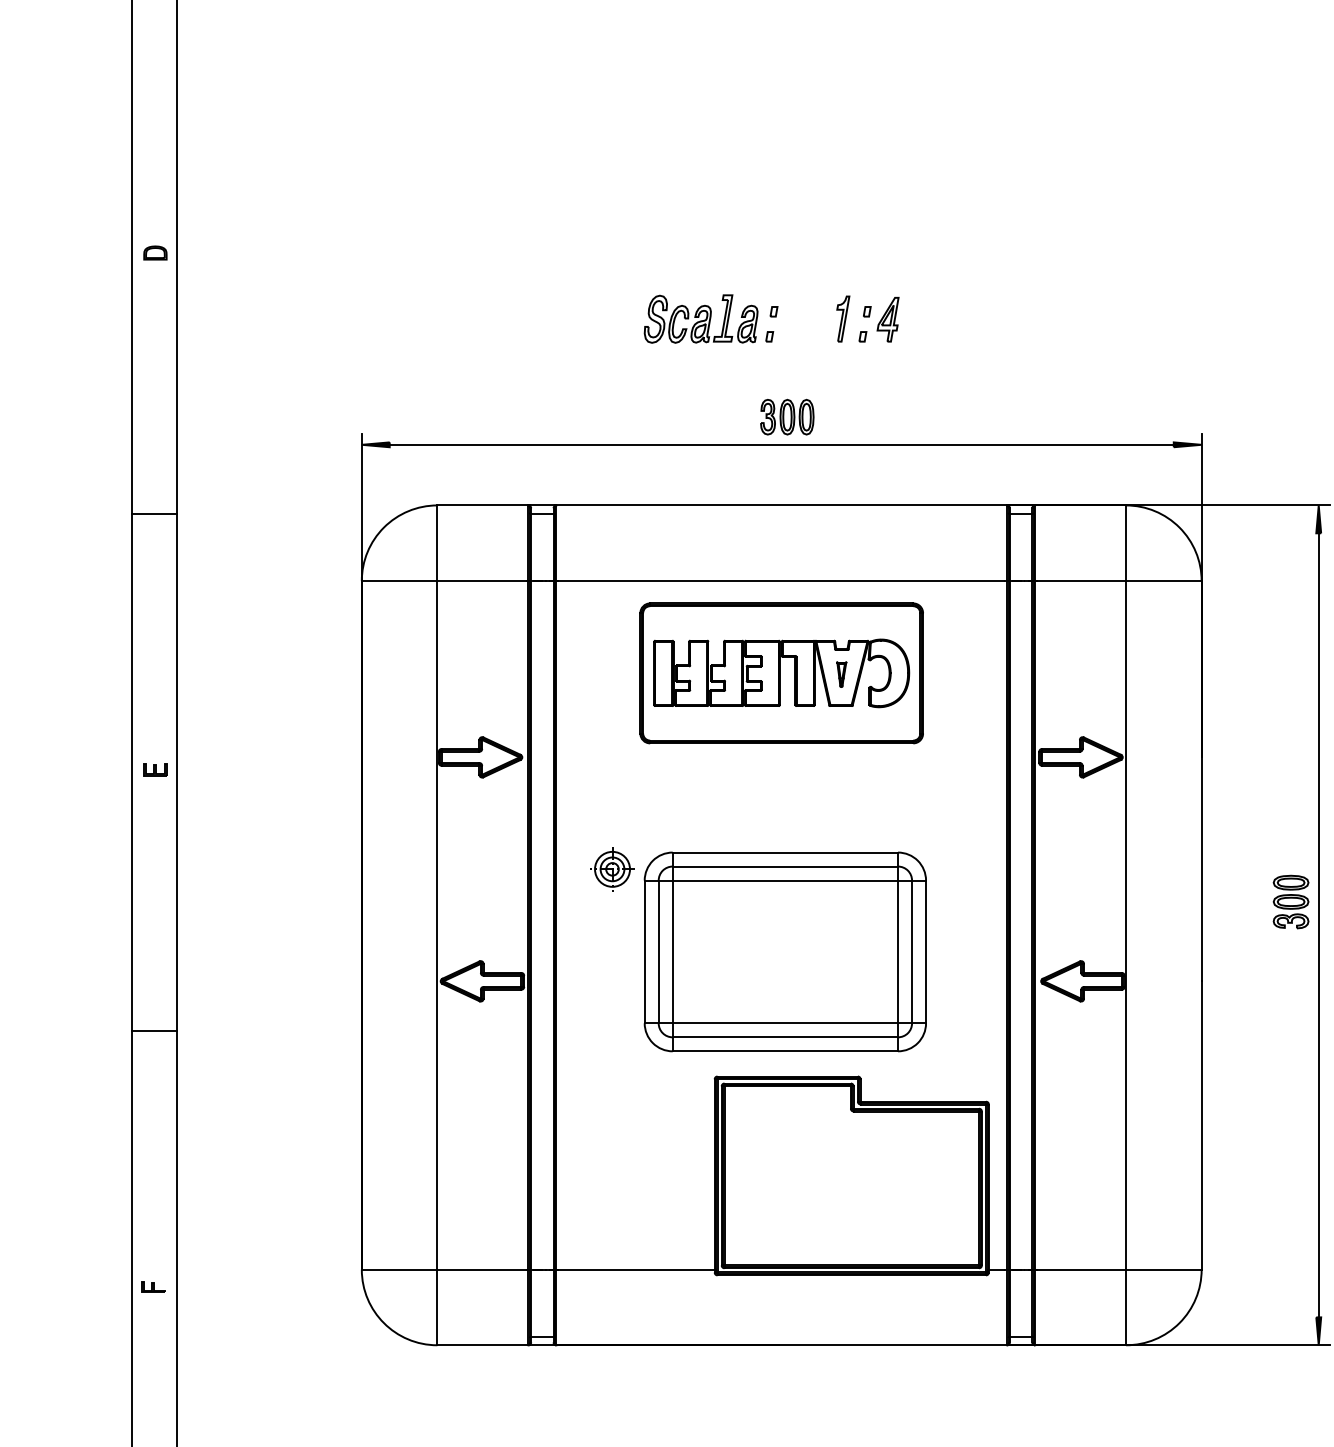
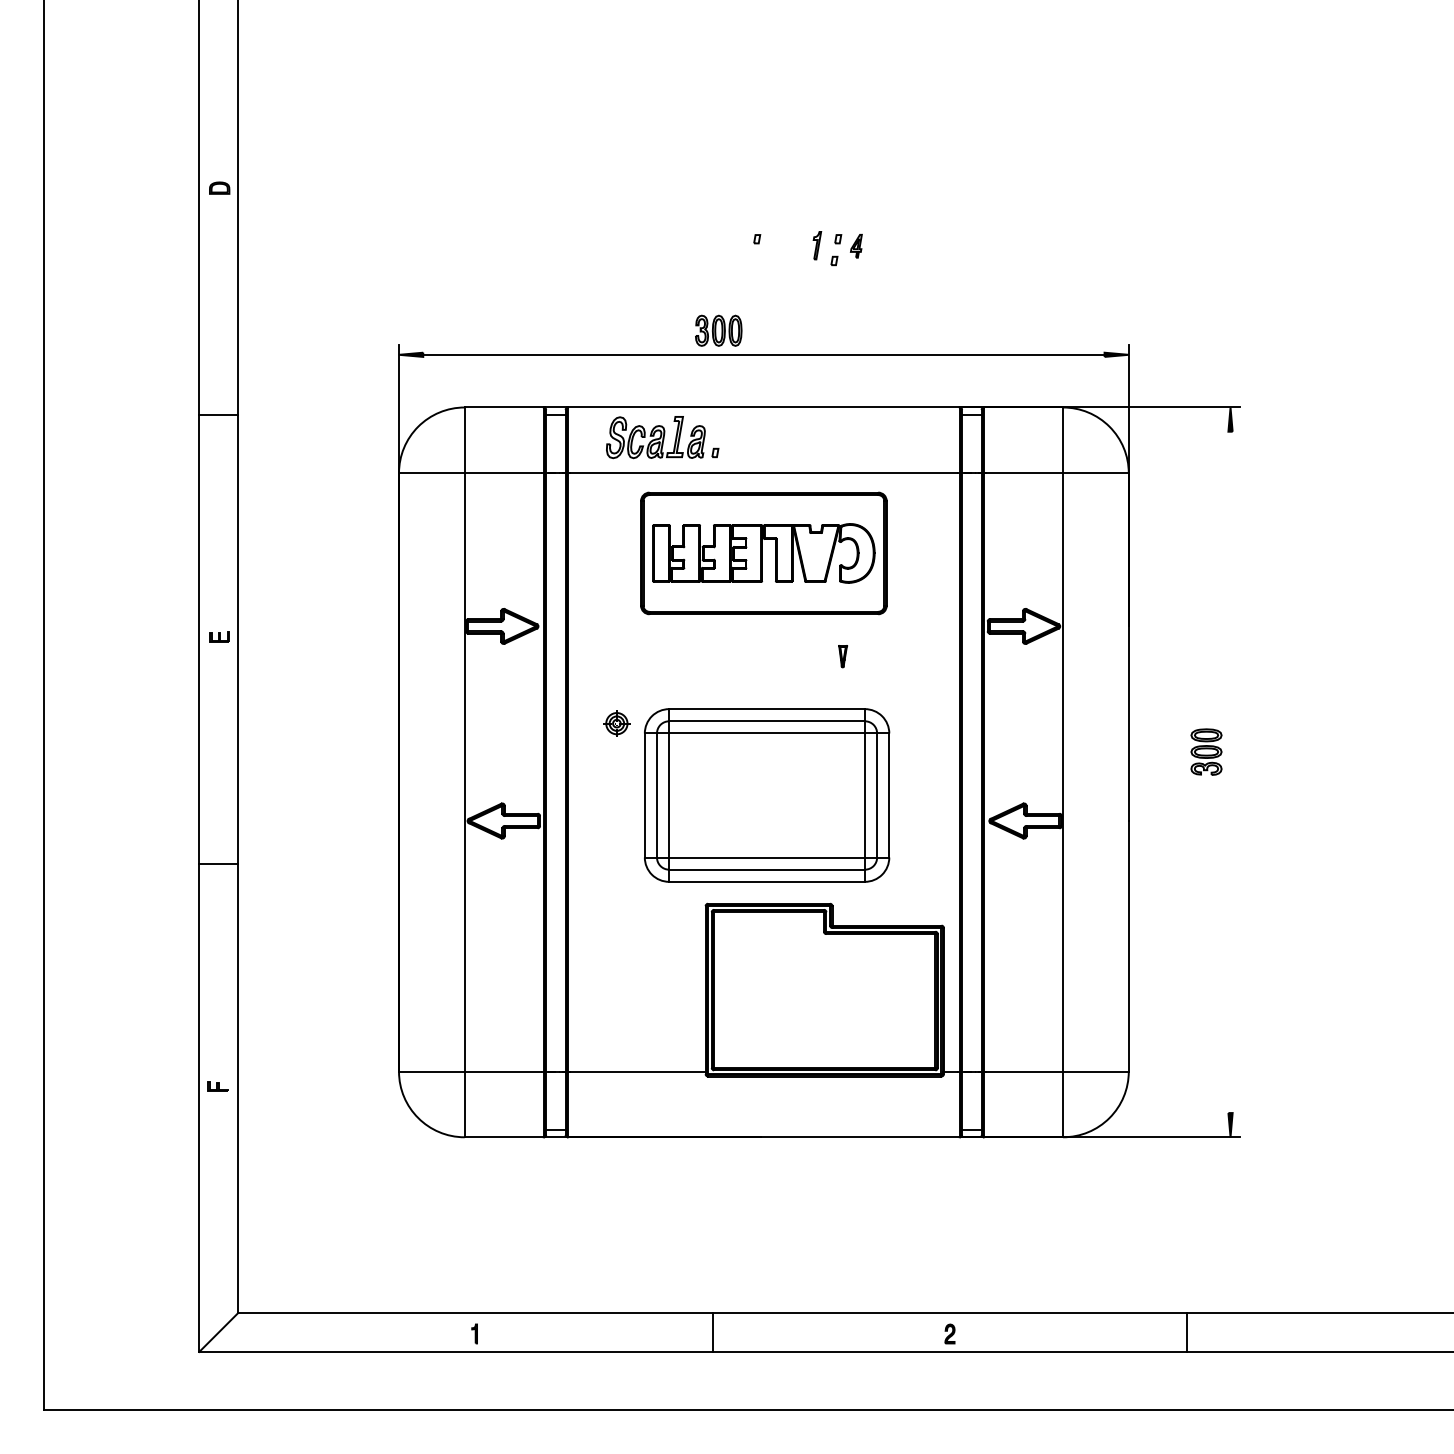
part: (708, 319) -> (662, 437), moved
part: (843, 319) -> (817, 245), size x0.7
part: (888, 320) -> (856, 246), size x0.6
part: (787, 416) -> (718, 330), moved
part: (841, 674) -> (842, 656), moved
part: (612, 869) -> (616, 723), size x0.7
line: (1318, 925) -> (1230, 772), removed

